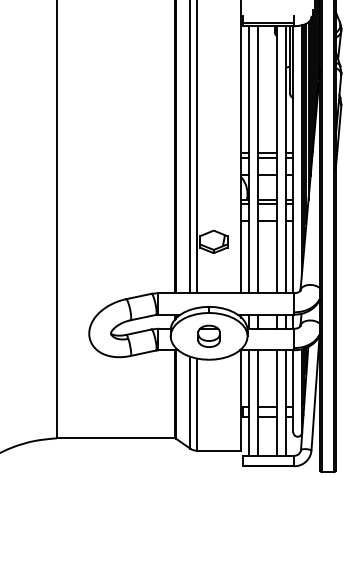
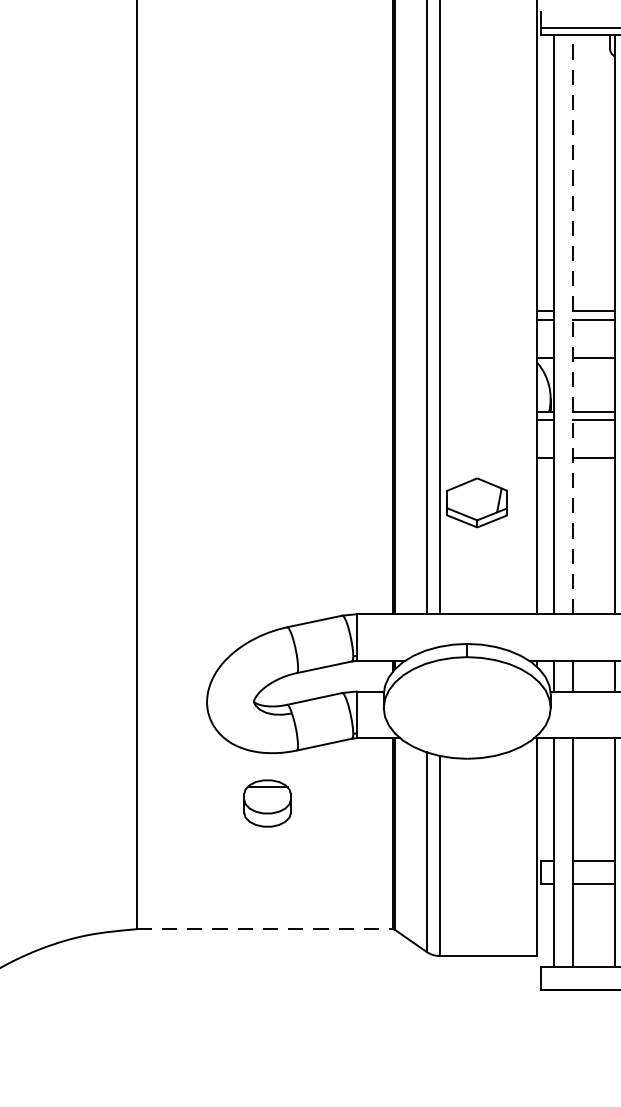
line: (257, 159) -> (572, 324), solid -> dashed
part: (208, 335) -> (266, 801), moved
line: (115, 438) -> (264, 929), solid -> dashed

